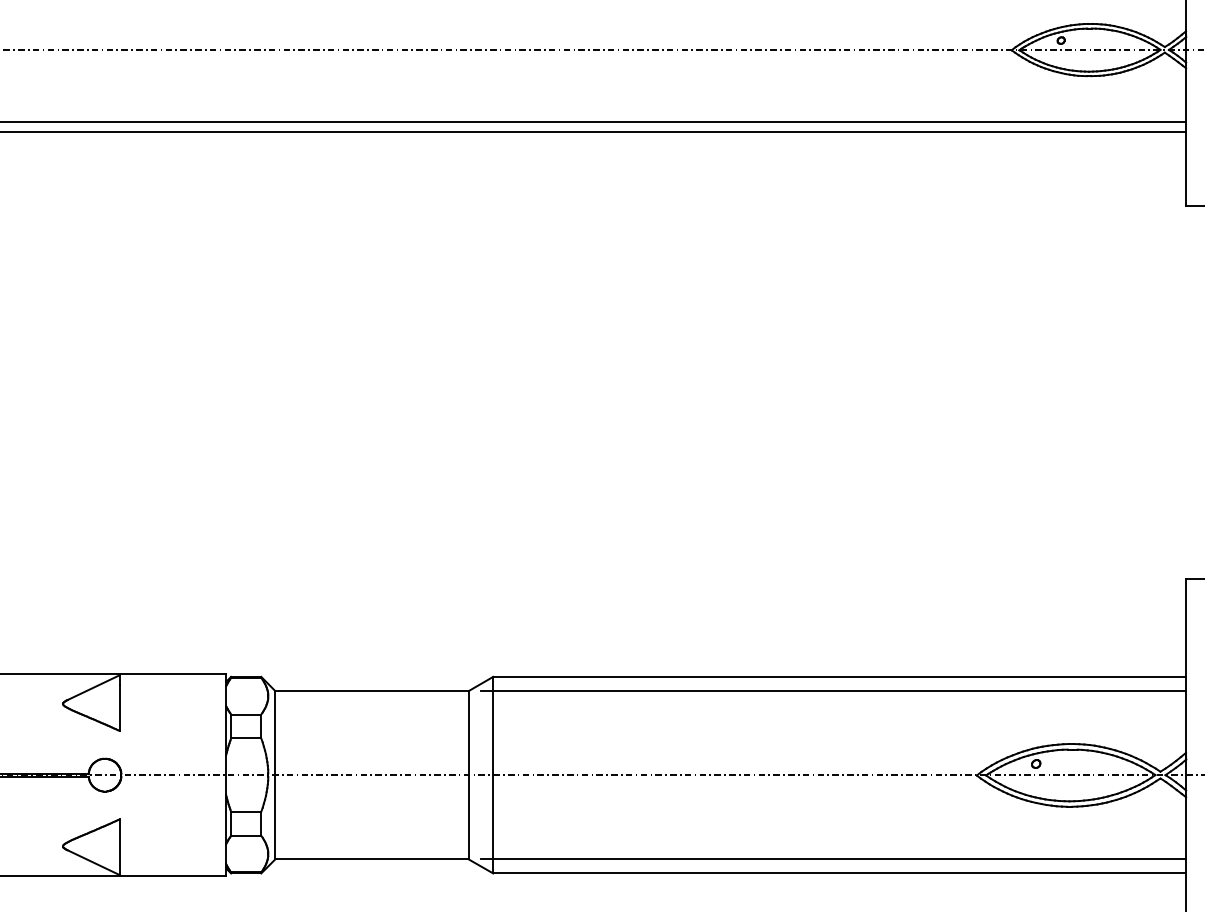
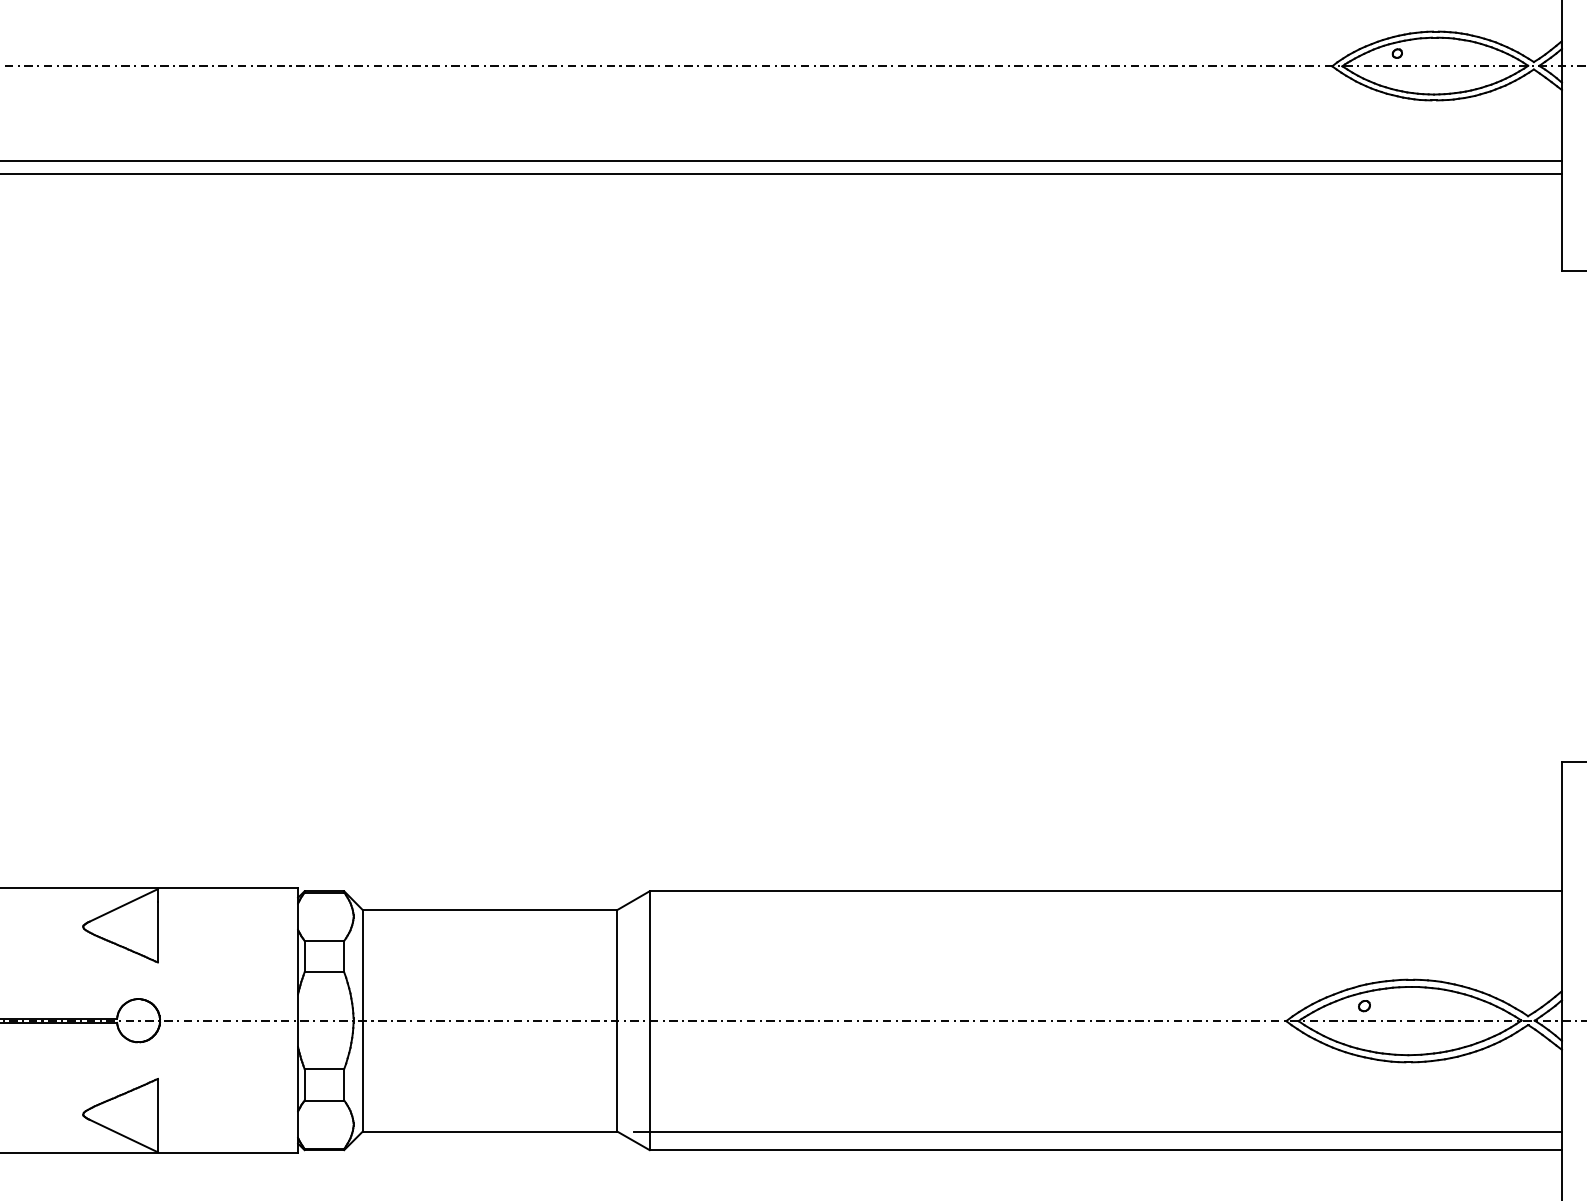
line: (833, 691) -> (1097, 910), removed

